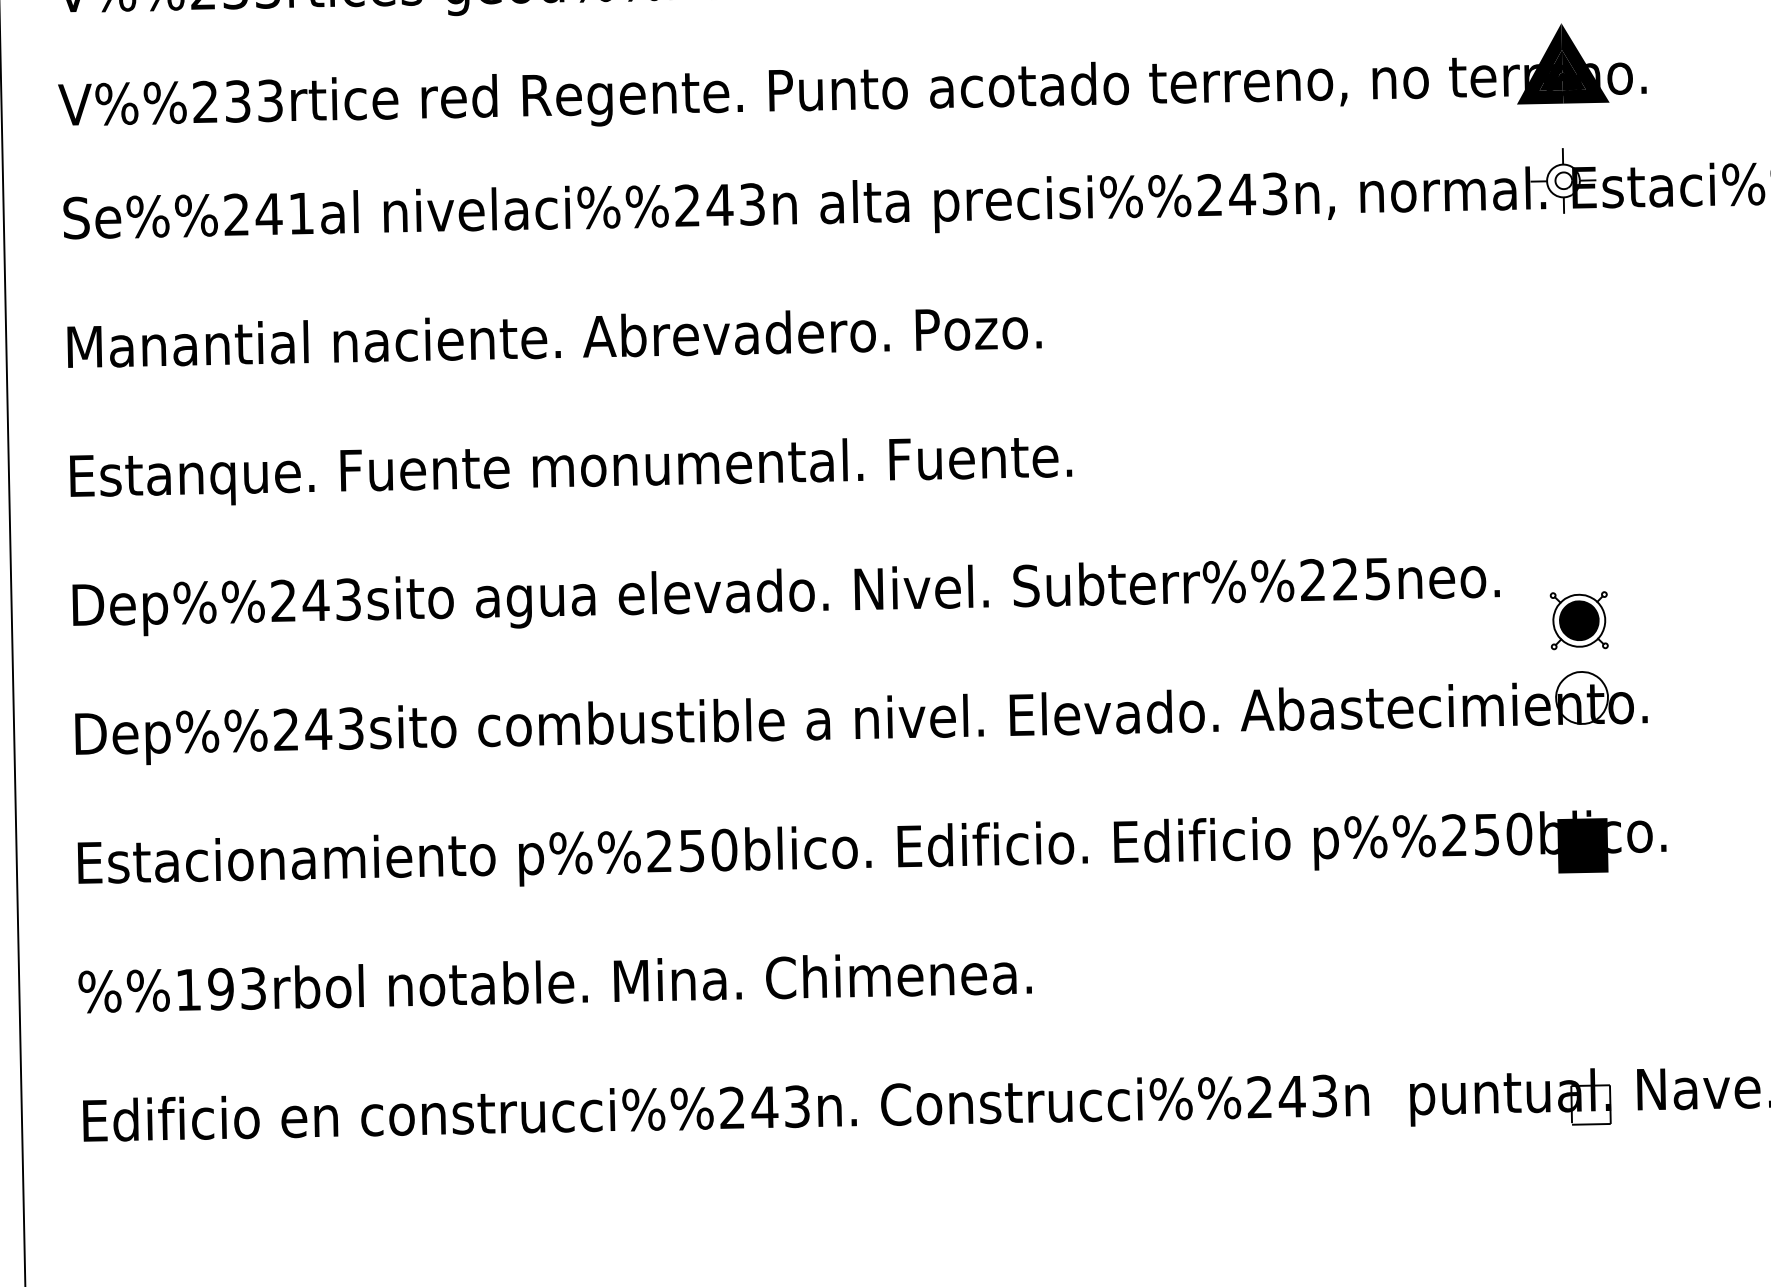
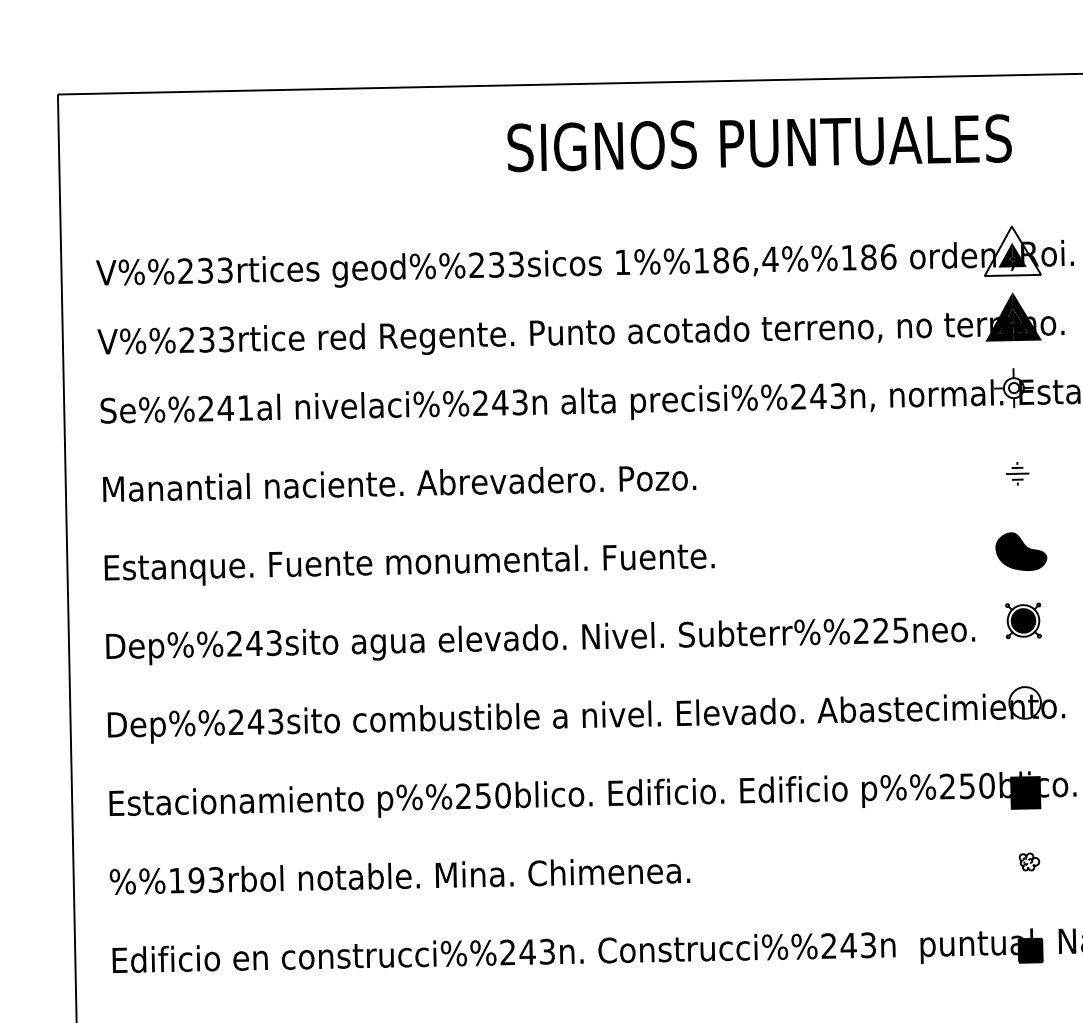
part: (1569, 321) -> (1017, 473), added
part: (1576, 449) -> (1021, 551), added
part: (1579, 620) -> (1023, 620), moved
part: (1589, 958) -> (1029, 861), added
fill: (1590, 1104) -> (1030, 950), added

